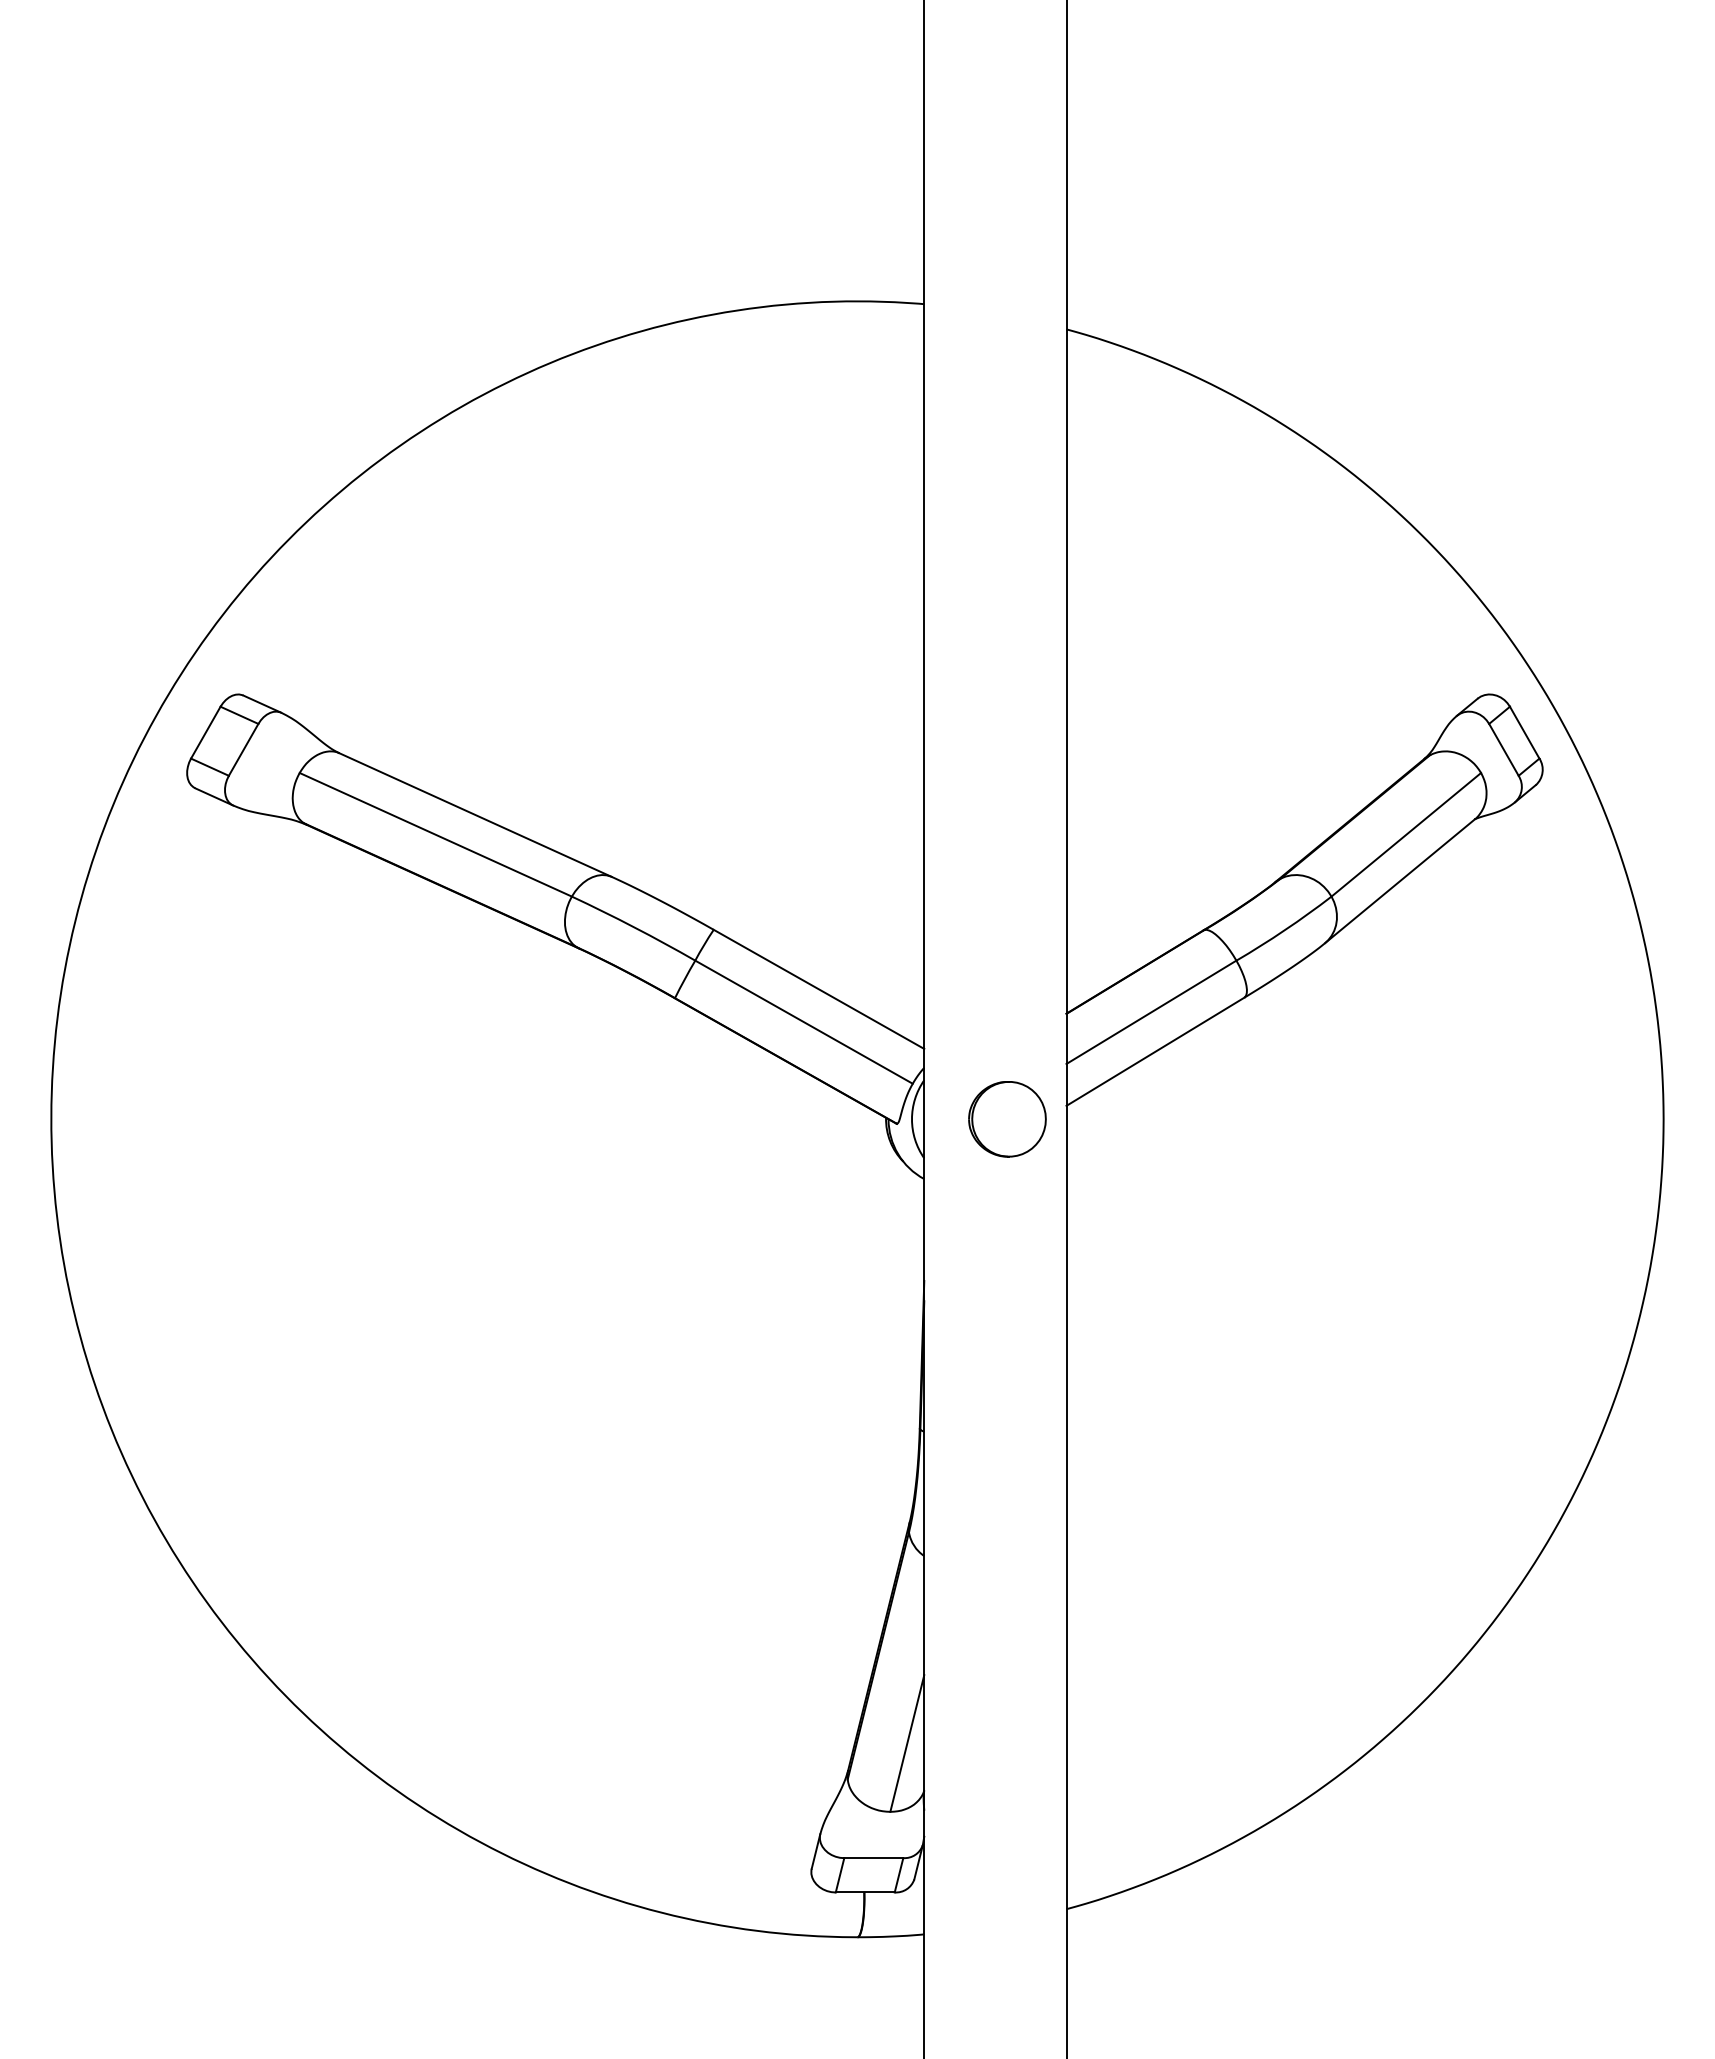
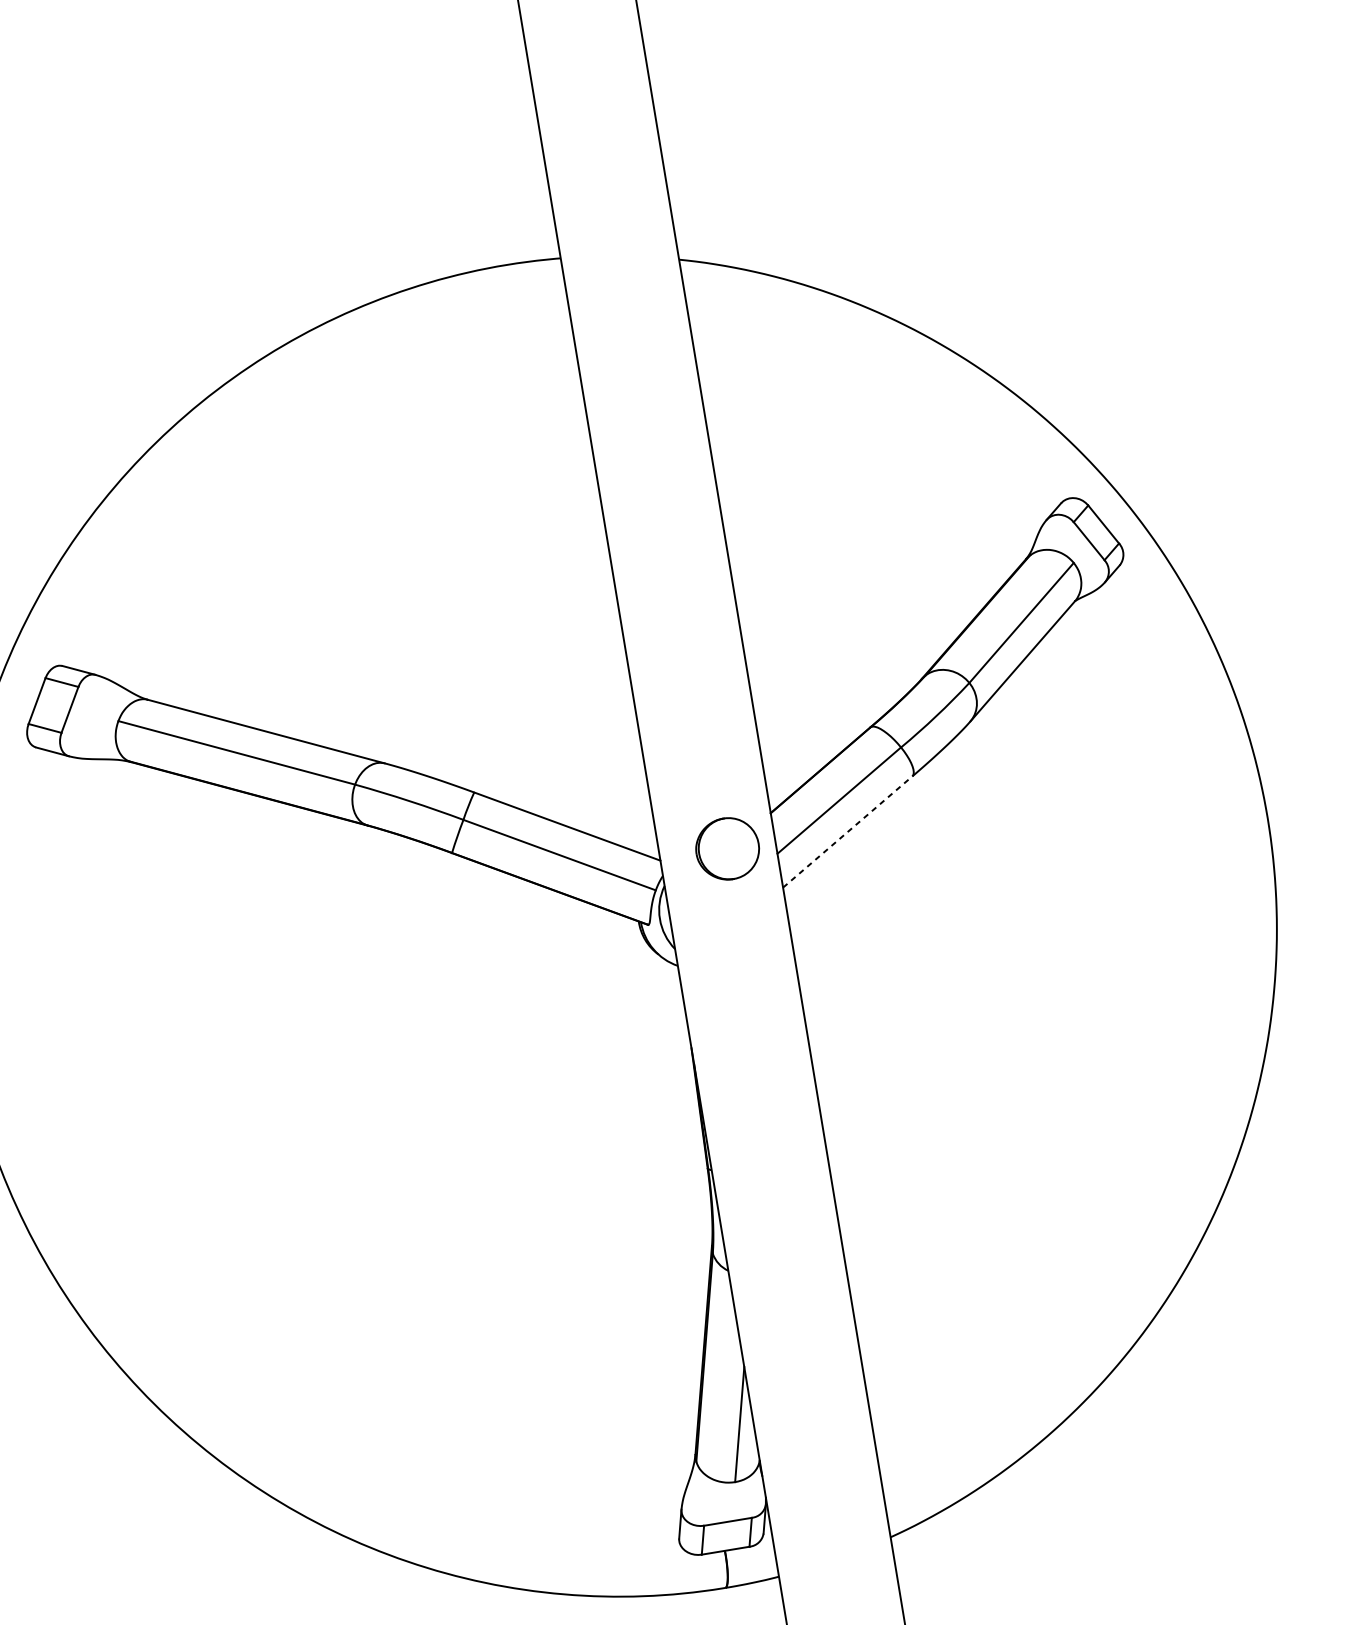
line: (1155, 1051) -> (847, 831), solid -> dashed
part: (1007, 1119) -> (727, 849), moved

